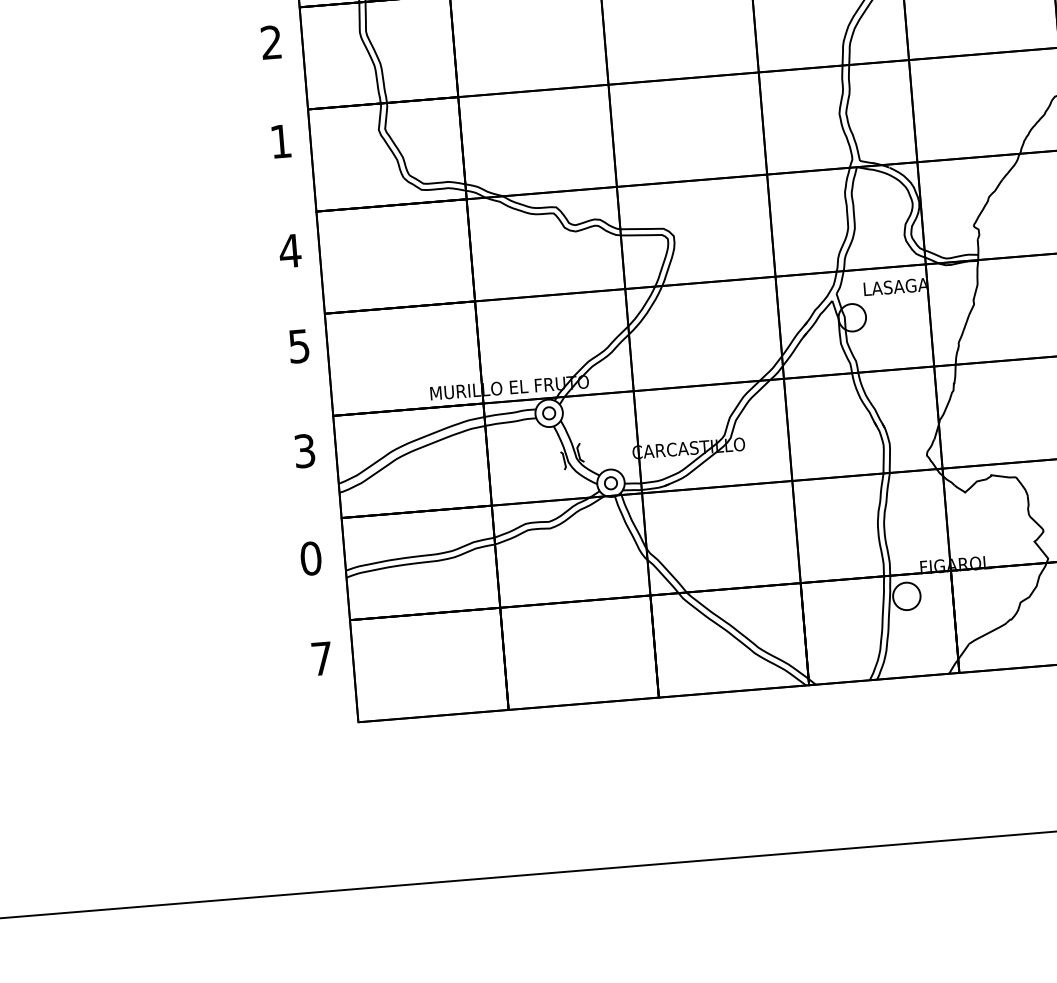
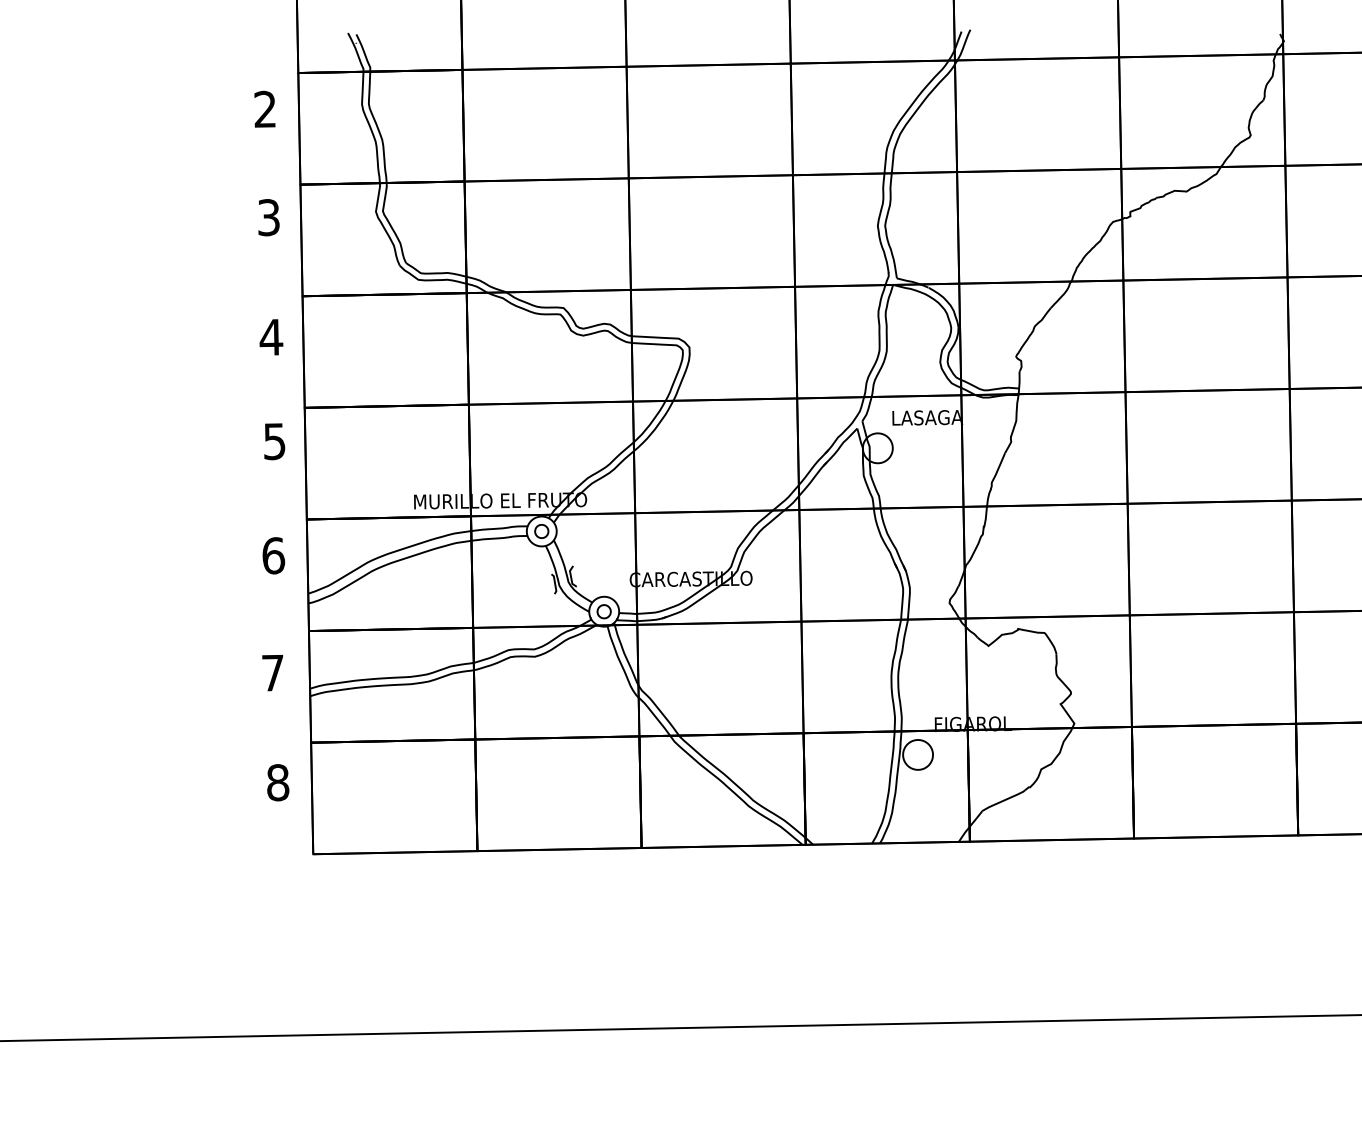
text: (280, 141) -> (268, 217), 1 -> 3
text: (304, 450) -> (273, 555), 3 -> 6
text: (310, 558) -> (272, 672), 0 -> 7
text: (322, 658) -> (278, 782), 7 -> 8

